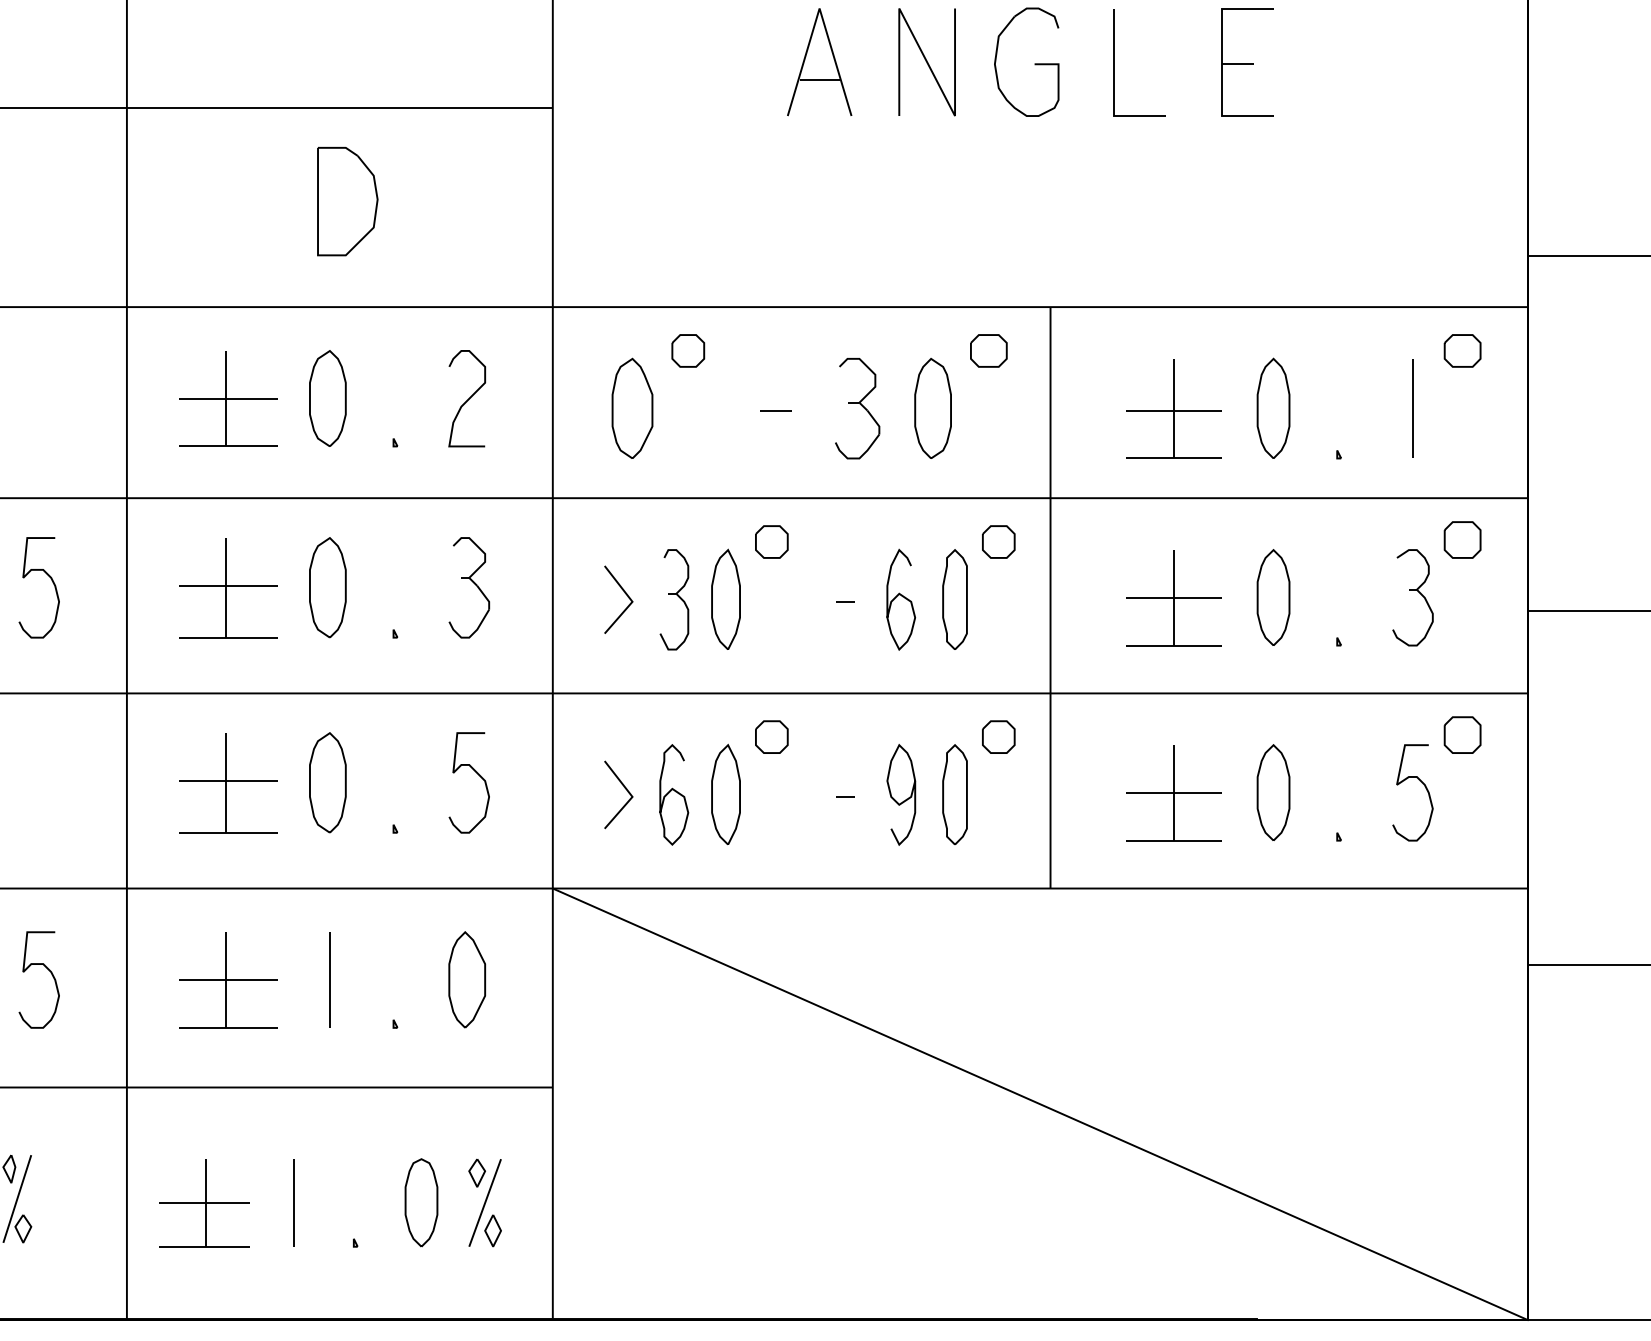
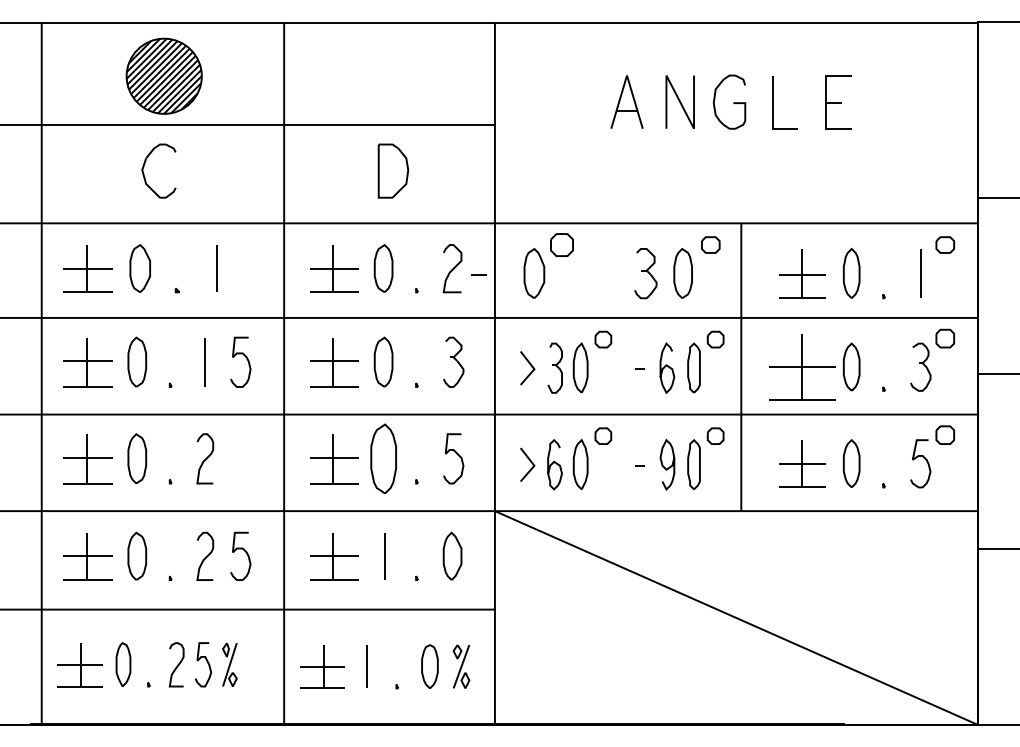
part: (687, 349) -> (561, 244), size x1.4
line: (774, 410) -> (478, 274), moved
part: (1174, 598) -> (802, 367), size x1.4
part: (327, 782) -> (383, 458), size x1.4

